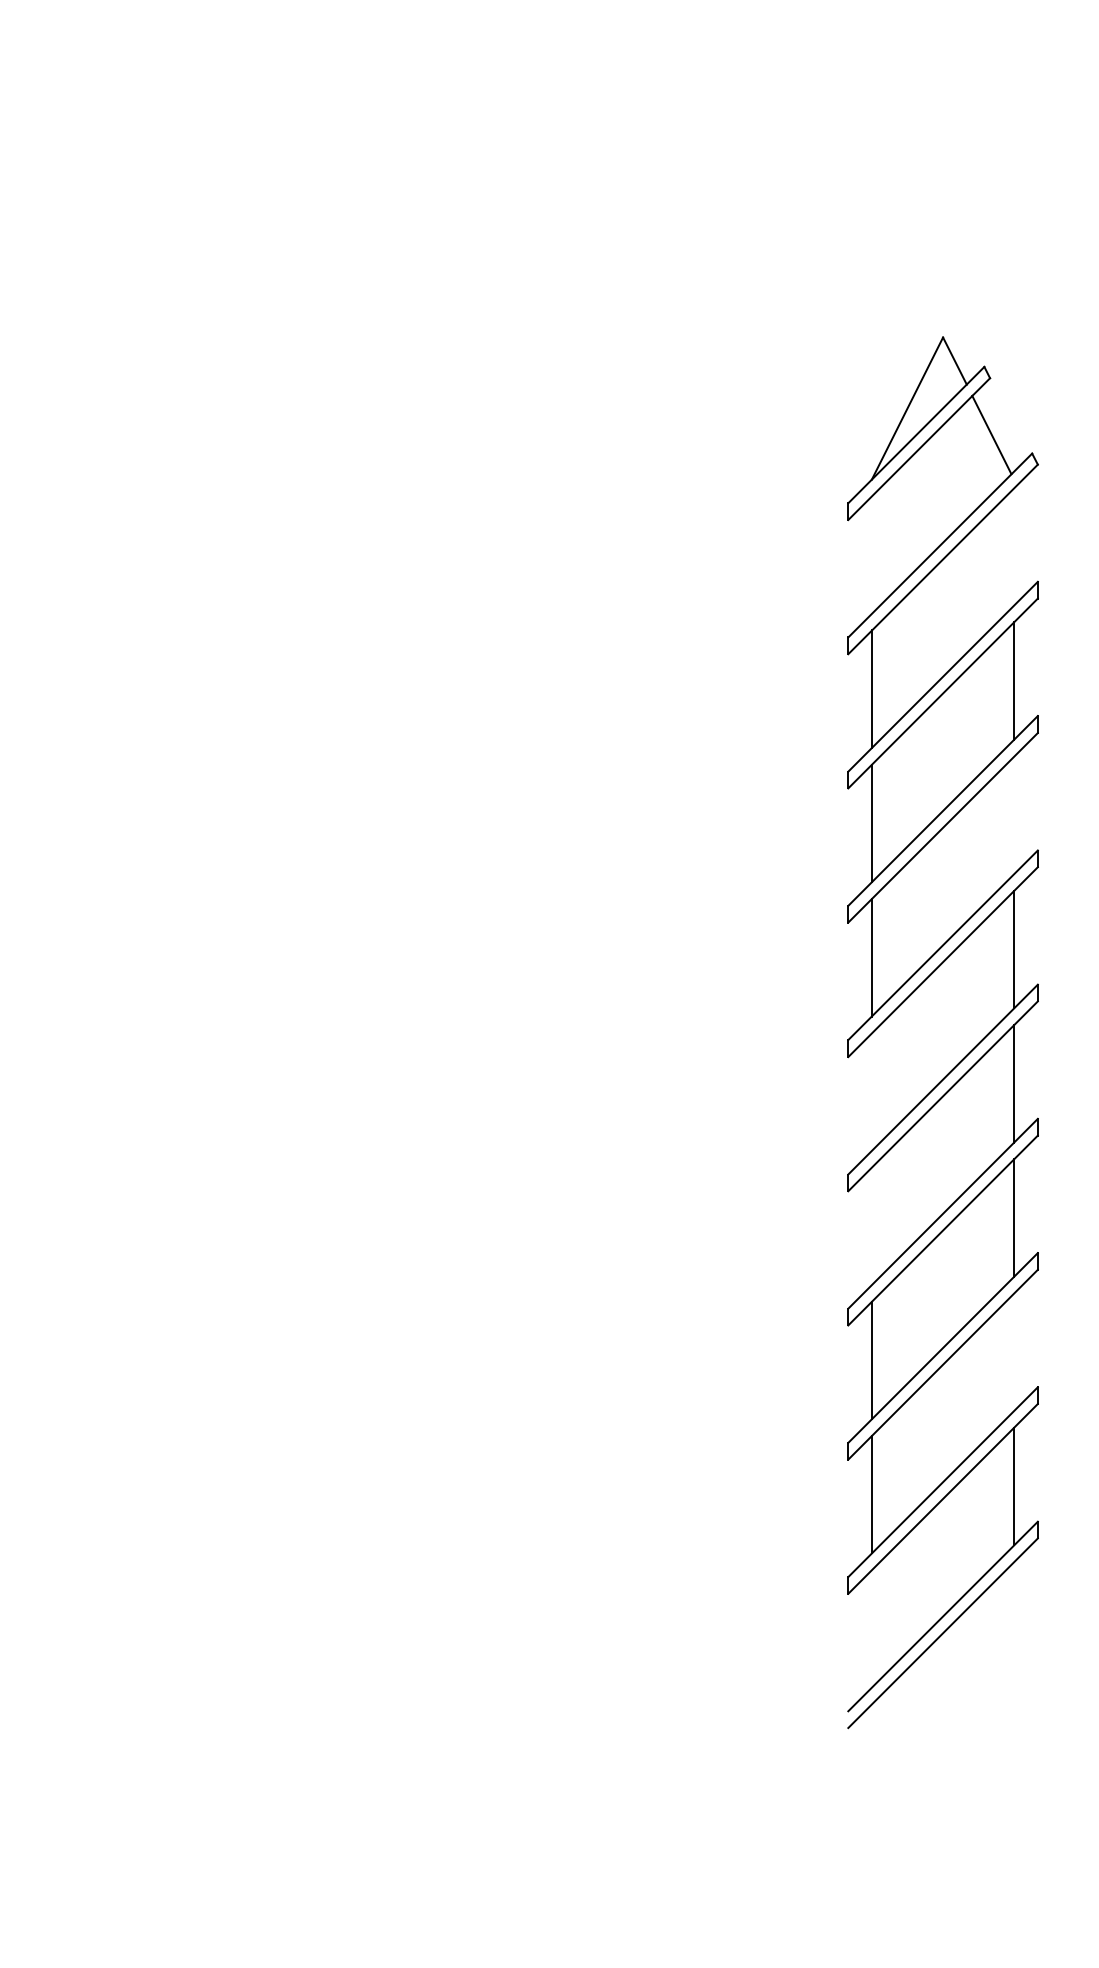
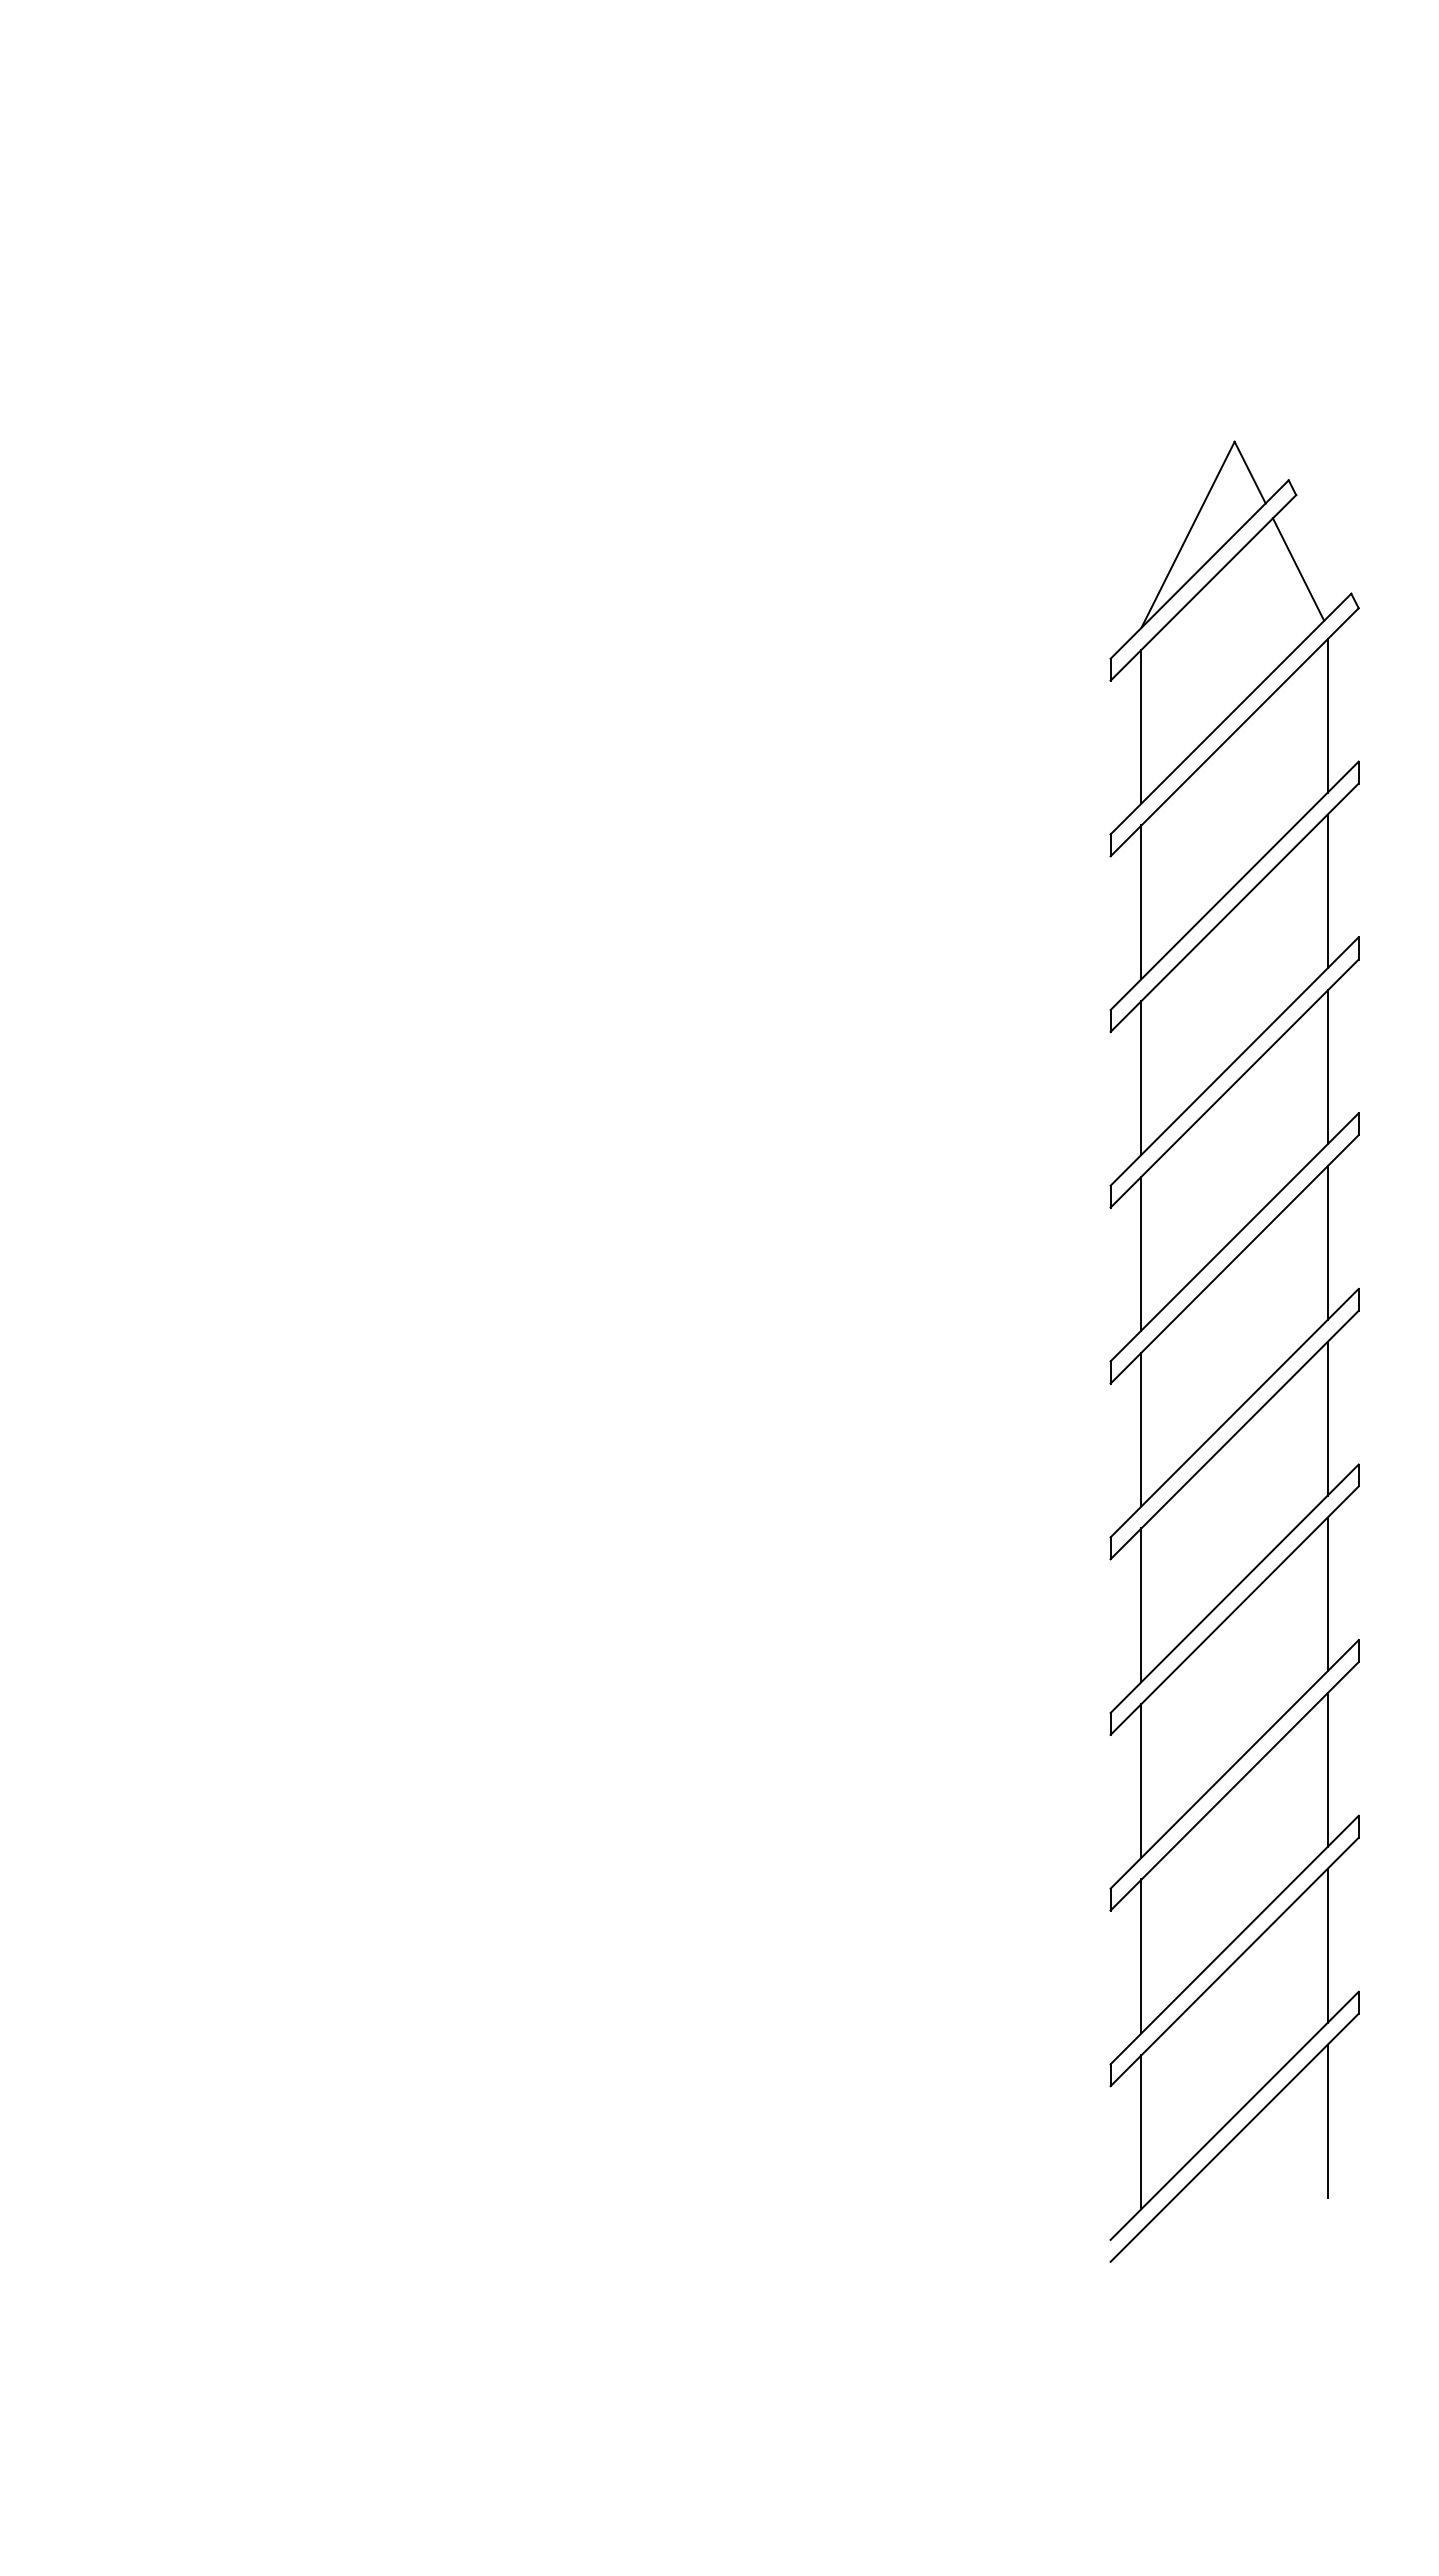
line: (1014, 546) -> (1327, 715), added
line: (871, 555) -> (1141, 726), added
line: (1014, 815) -> (1327, 1067), added
line: (871, 1092) -> (1141, 1429), added
line: (871, 1225) -> (1141, 1604), added
line: (1014, 1351) -> (1327, 1769), added
line: (1014, 1620) -> (1327, 2121), added
line: (871, 1629) -> (1141, 2132), added

